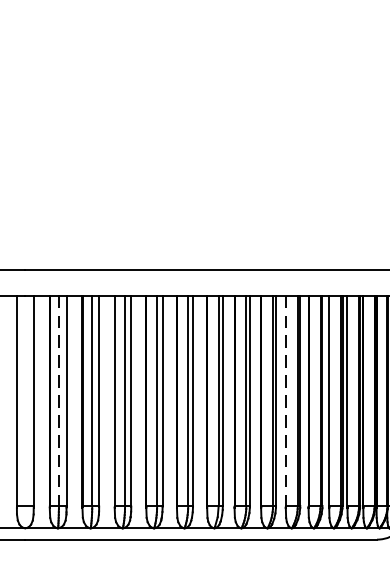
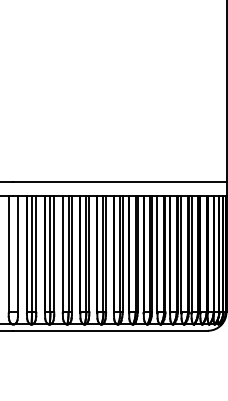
line: (58, 401) -> (31, 254), dashed -> solid
line: (285, 401) -> (157, 254), dashed -> solid

